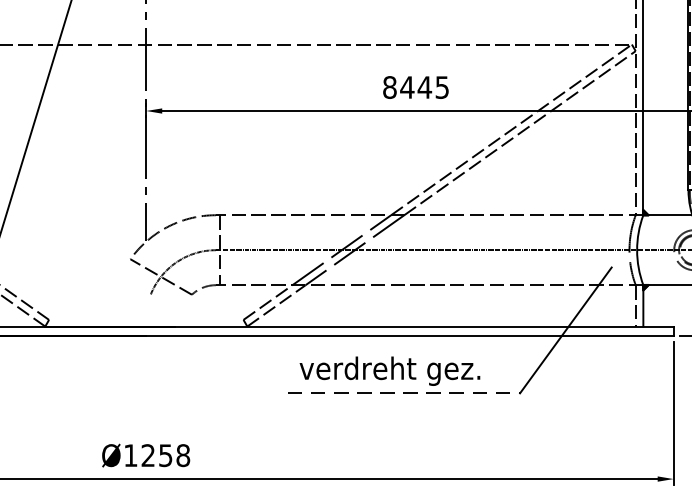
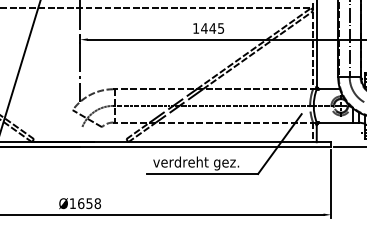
text: (390, 87) -> (196, 28), 8445 -> 1445
line: (405, 394) -> (203, 174), dashed -> solid
text: (148, 455) -> (81, 203), Ø1258 -> Ø1658

